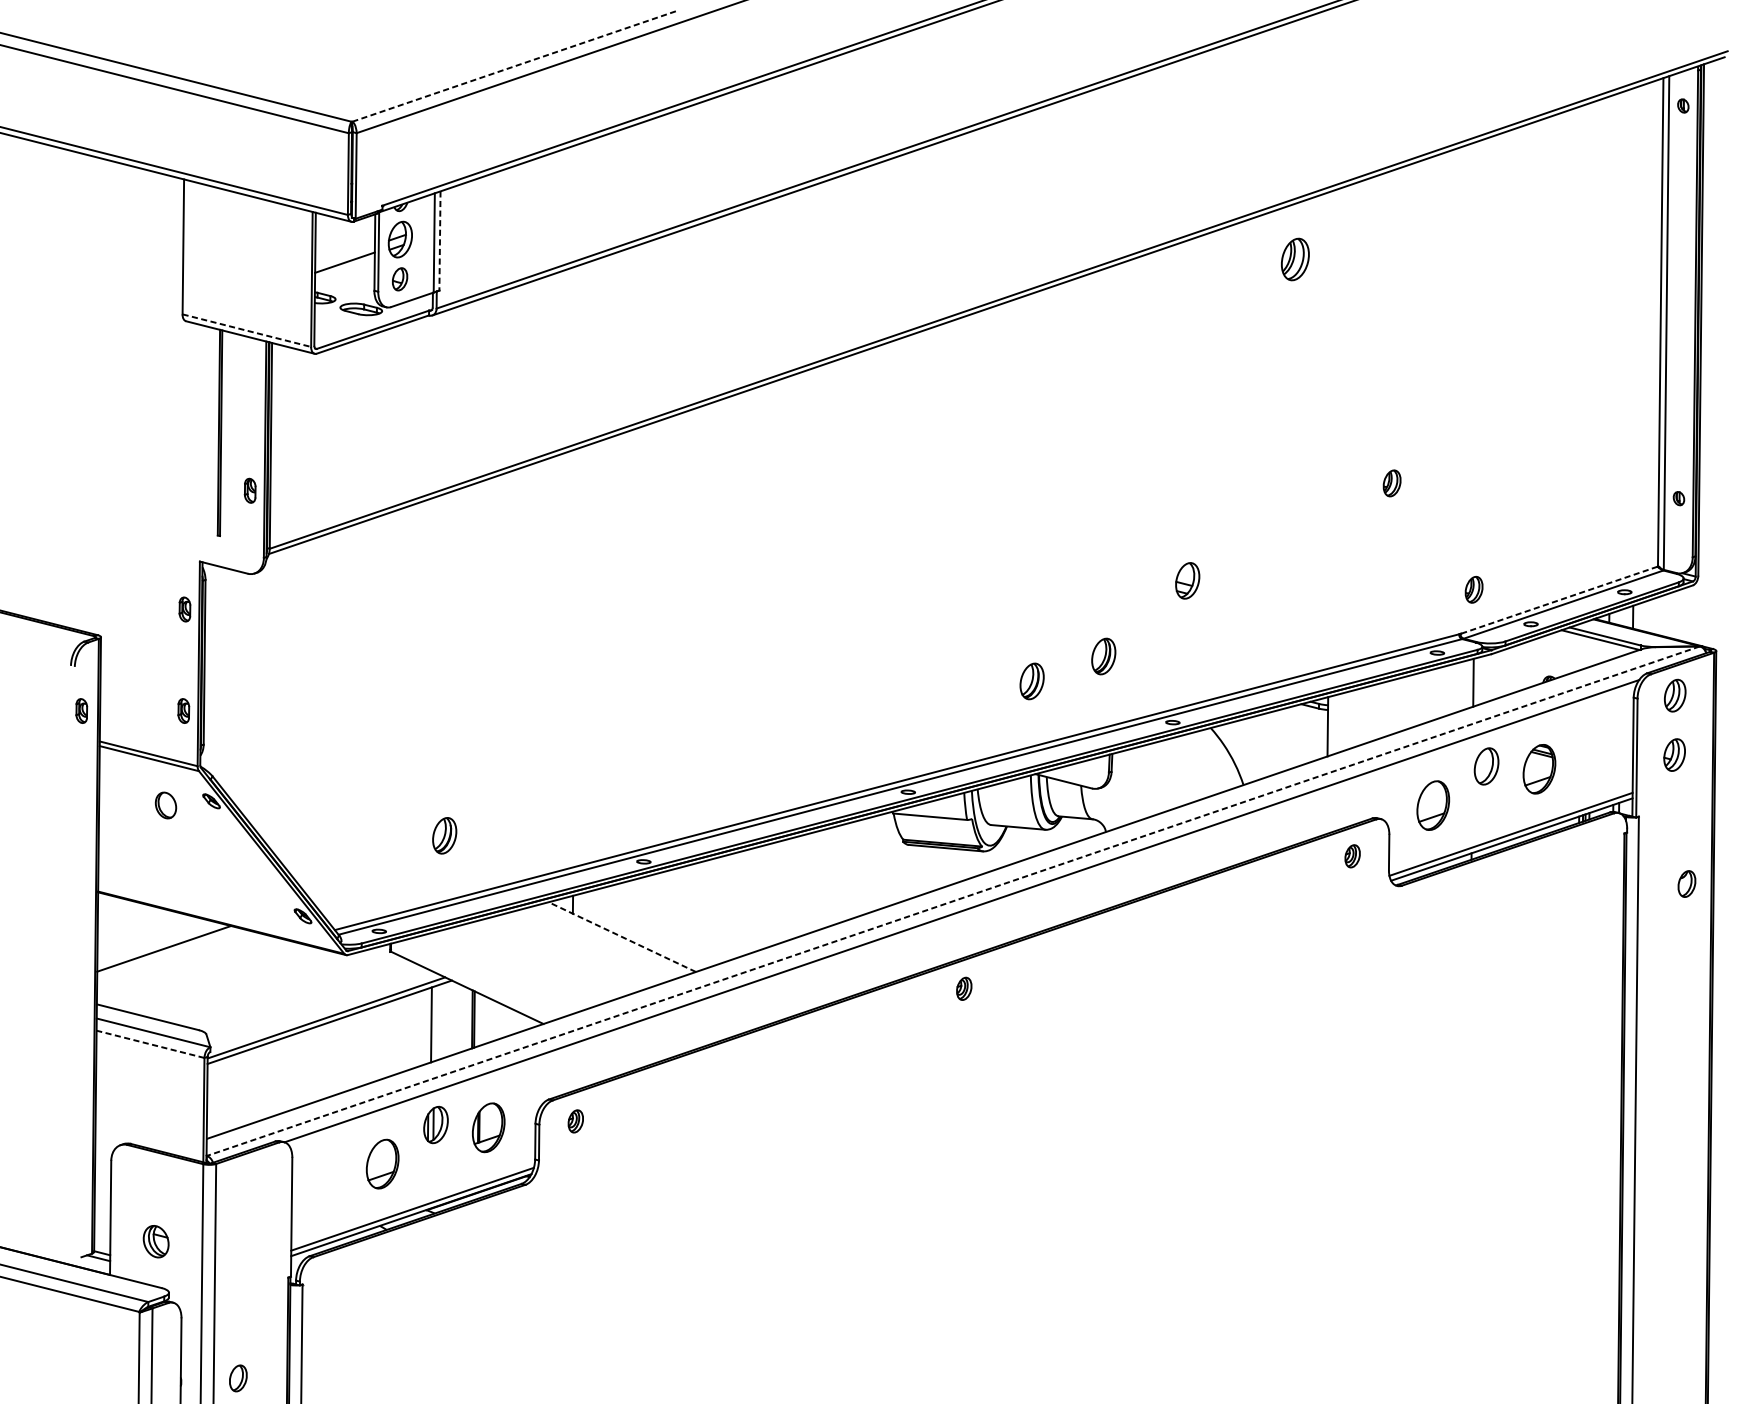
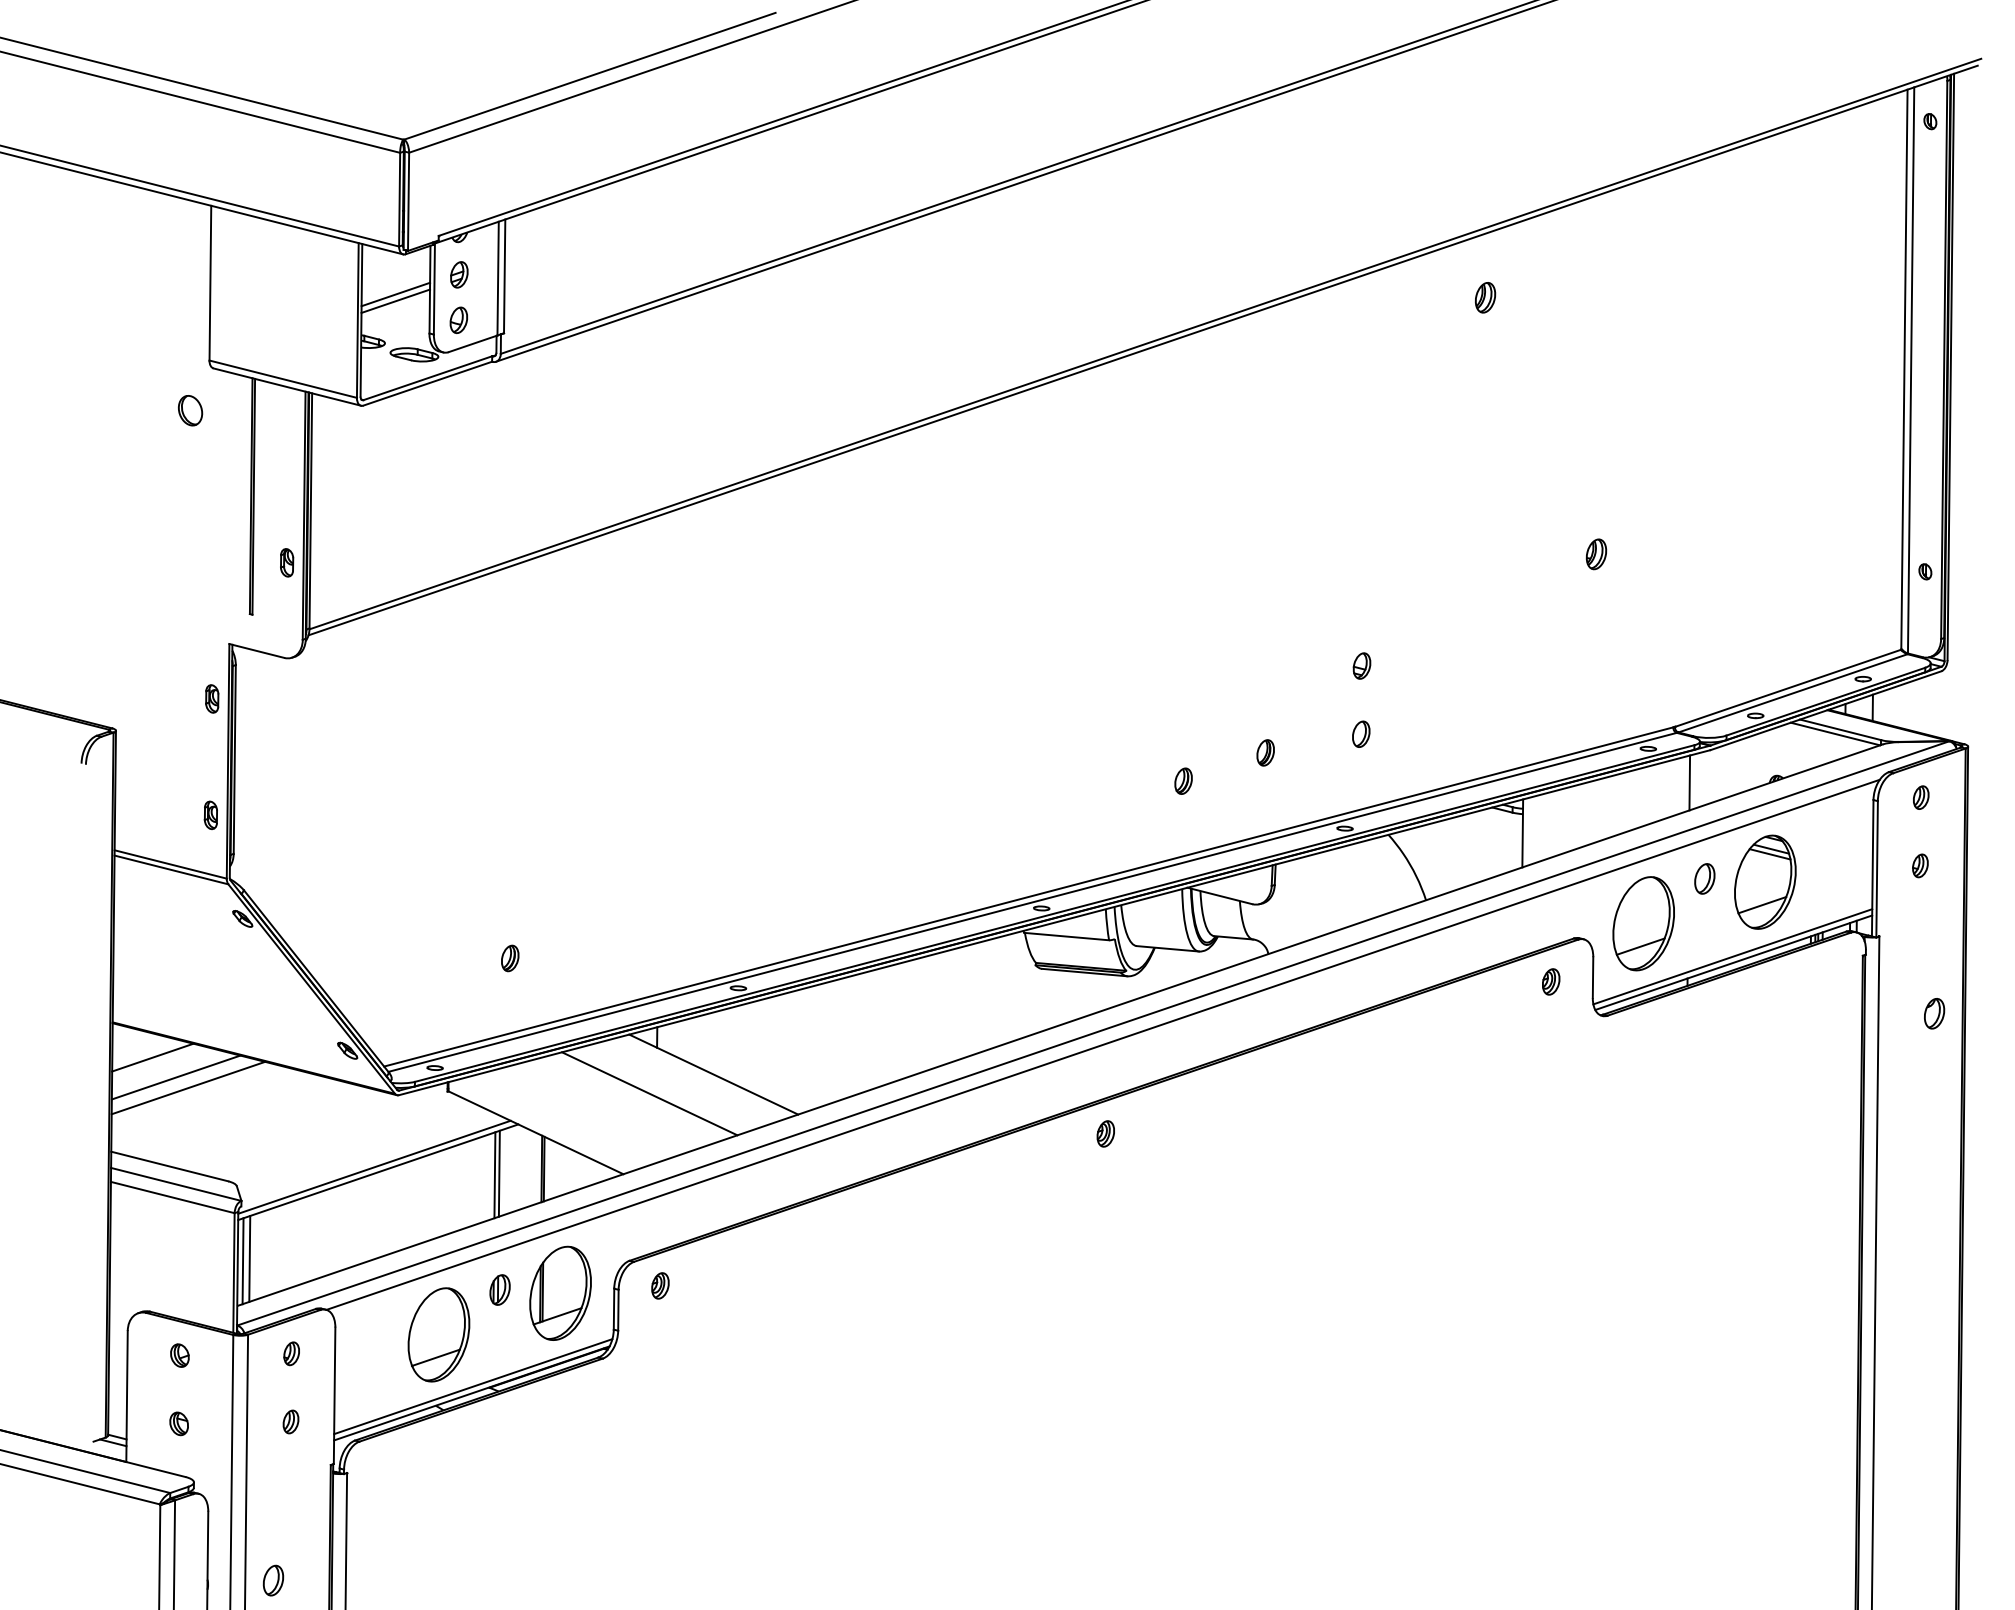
line: (514, 66) -> (590, 76), dashed -> solid
part: (400, 239) -> (459, 274), size x0.62
line: (439, 241) -> (504, 276), dashed -> solid
line: (344, 256) -> (395, 294), added
part: (1295, 259) -> (1485, 297), size x0.62
line: (247, 330) -> (283, 379), dashed -> solid
part: (1187, 580) -> (1361, 665), size x0.62
part: (1474, 589) -> (1690, 676), removed
line: (1558, 600) -> (1787, 688), dashed -> solid
part: (1187, 639) -> (1361, 733), added
part: (1103, 656) -> (1265, 752), size x0.62
part: (1031, 680) -> (1183, 780), size x0.62
part: (1675, 695) -> (1921, 797), size x0.62
part: (81, 710) -> (93, 814), removed
part: (1674, 754) -> (1920, 865), size x0.62
part: (1486, 766) -> (1704, 878), size x0.71
part: (1539, 768) -> (1765, 881), size x1.67
part: (165, 805) -> (190, 410), moved
part: (1433, 805) -> (1643, 923), size x1.67
part: (445, 835) -> (510, 958), size x0.62
line: (952, 901) -> (1092, 1033), dashed -> solid
line: (132, 922) -> (152, 1057), added
line: (622, 937) -> (713, 1074), dashed -> solid
line: (152, 939) -> (175, 1077), added
line: (566, 953) -> (649, 1093), added
line: (434, 1023) -> (498, 1173), added
line: (150, 1044) -> (172, 1197), dashed -> solid
line: (217, 1097) -> (249, 1258), added
line: (211, 1100) -> (242, 1261), added
part: (435, 1124) -> (499, 1289), size x0.71
part: (488, 1127) -> (560, 1292), size x1.67
part: (382, 1163) -> (438, 1334), size x1.67
part: (254, 1180) -> (291, 1353), added
part: (156, 1182) -> (179, 1355), added
part: (253, 1239) -> (290, 1421), added
part: (155, 1241) -> (178, 1423), size x0.62

